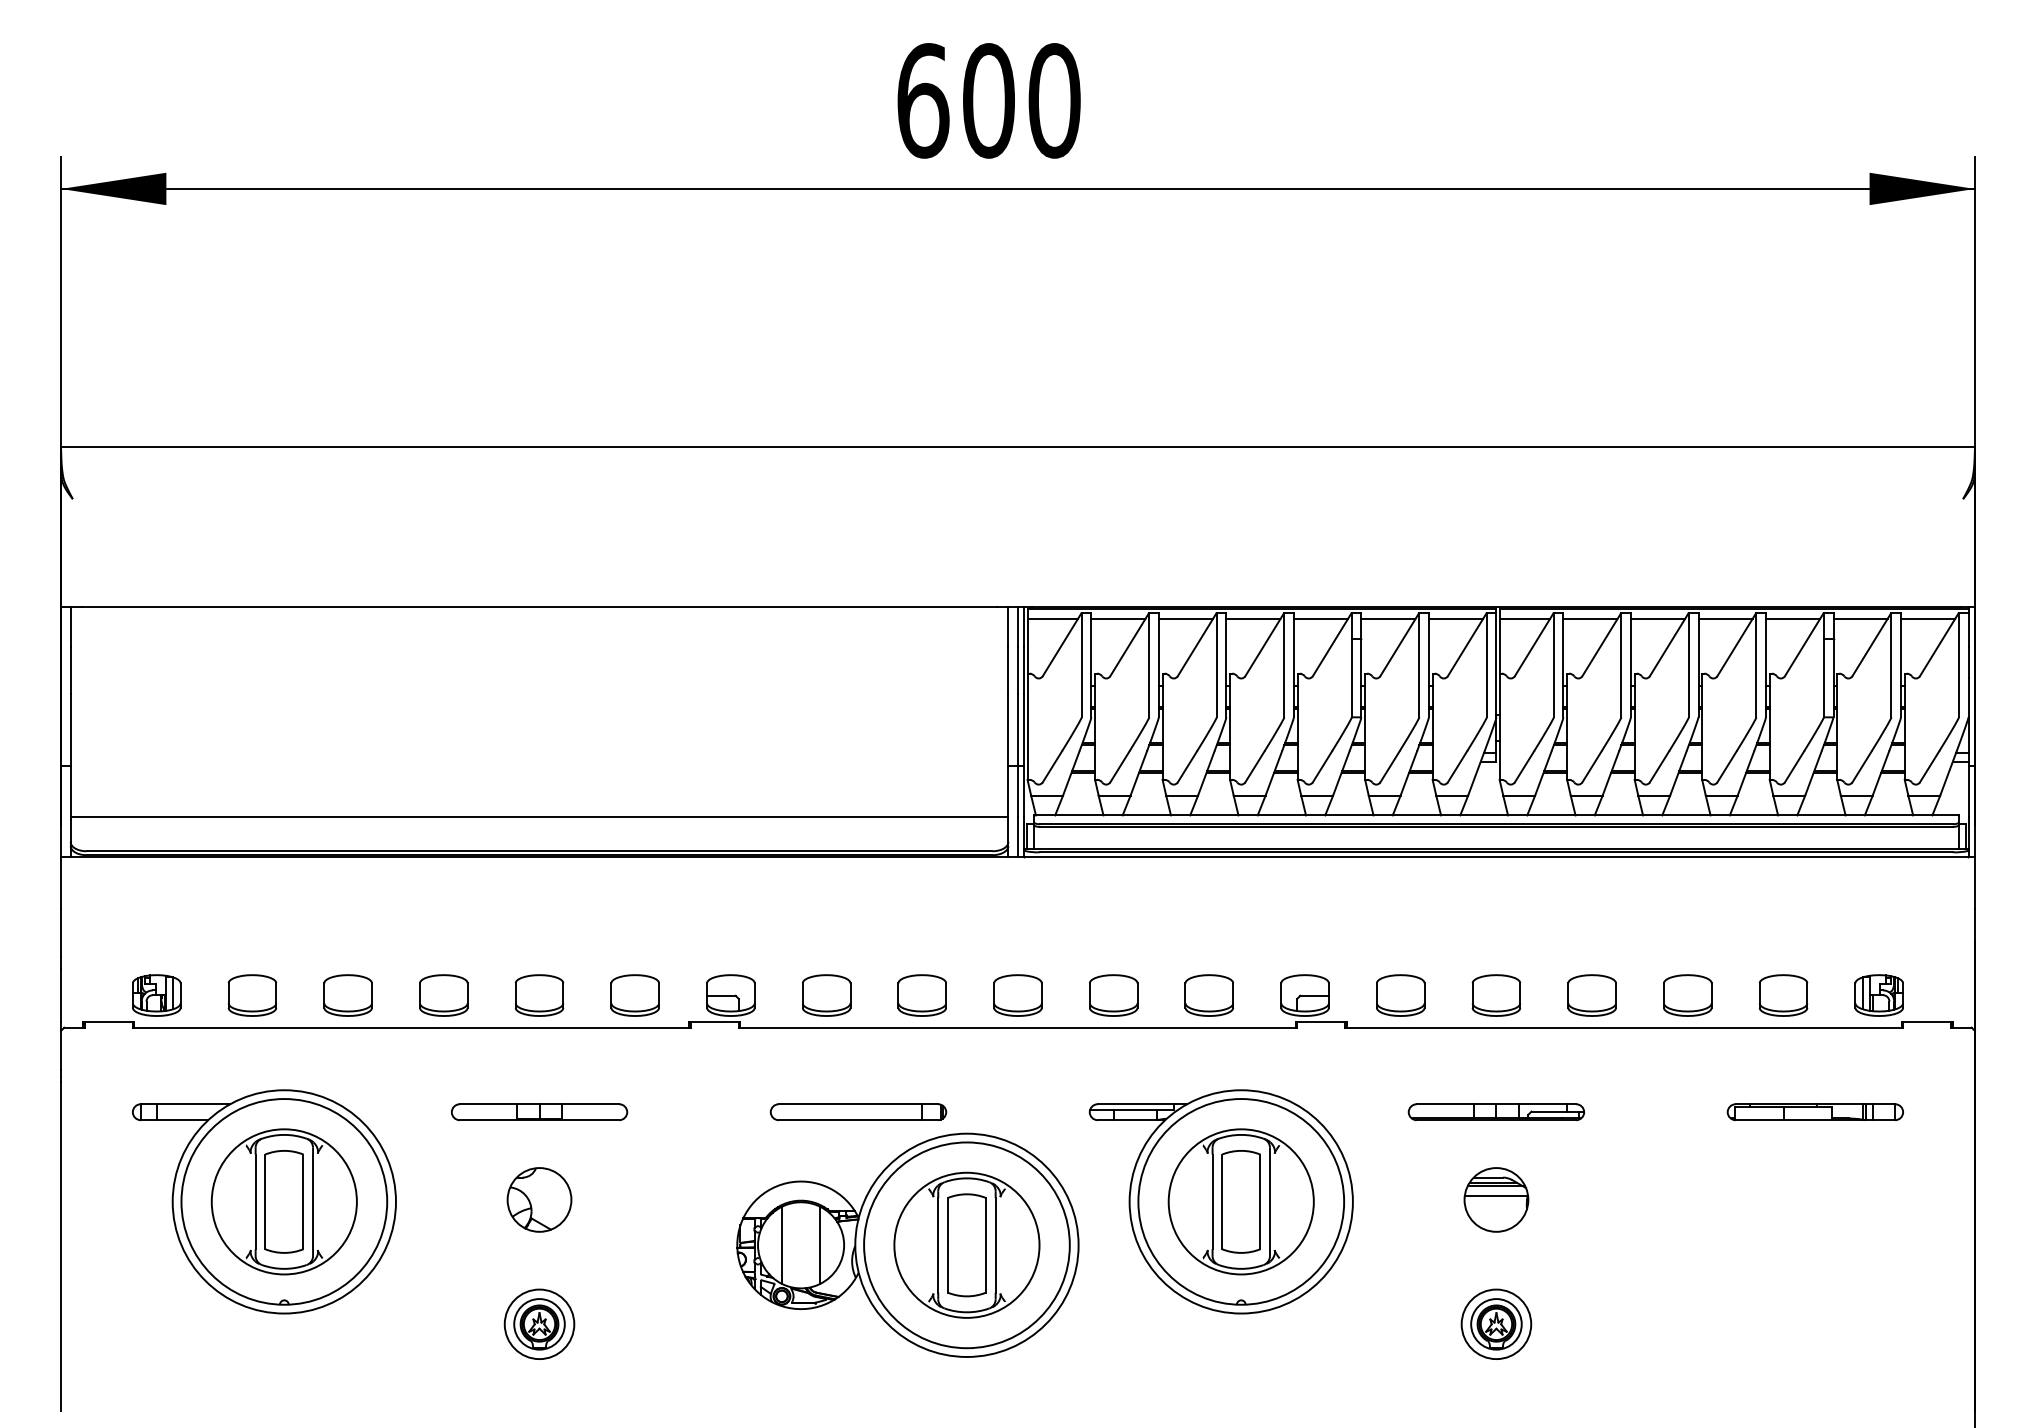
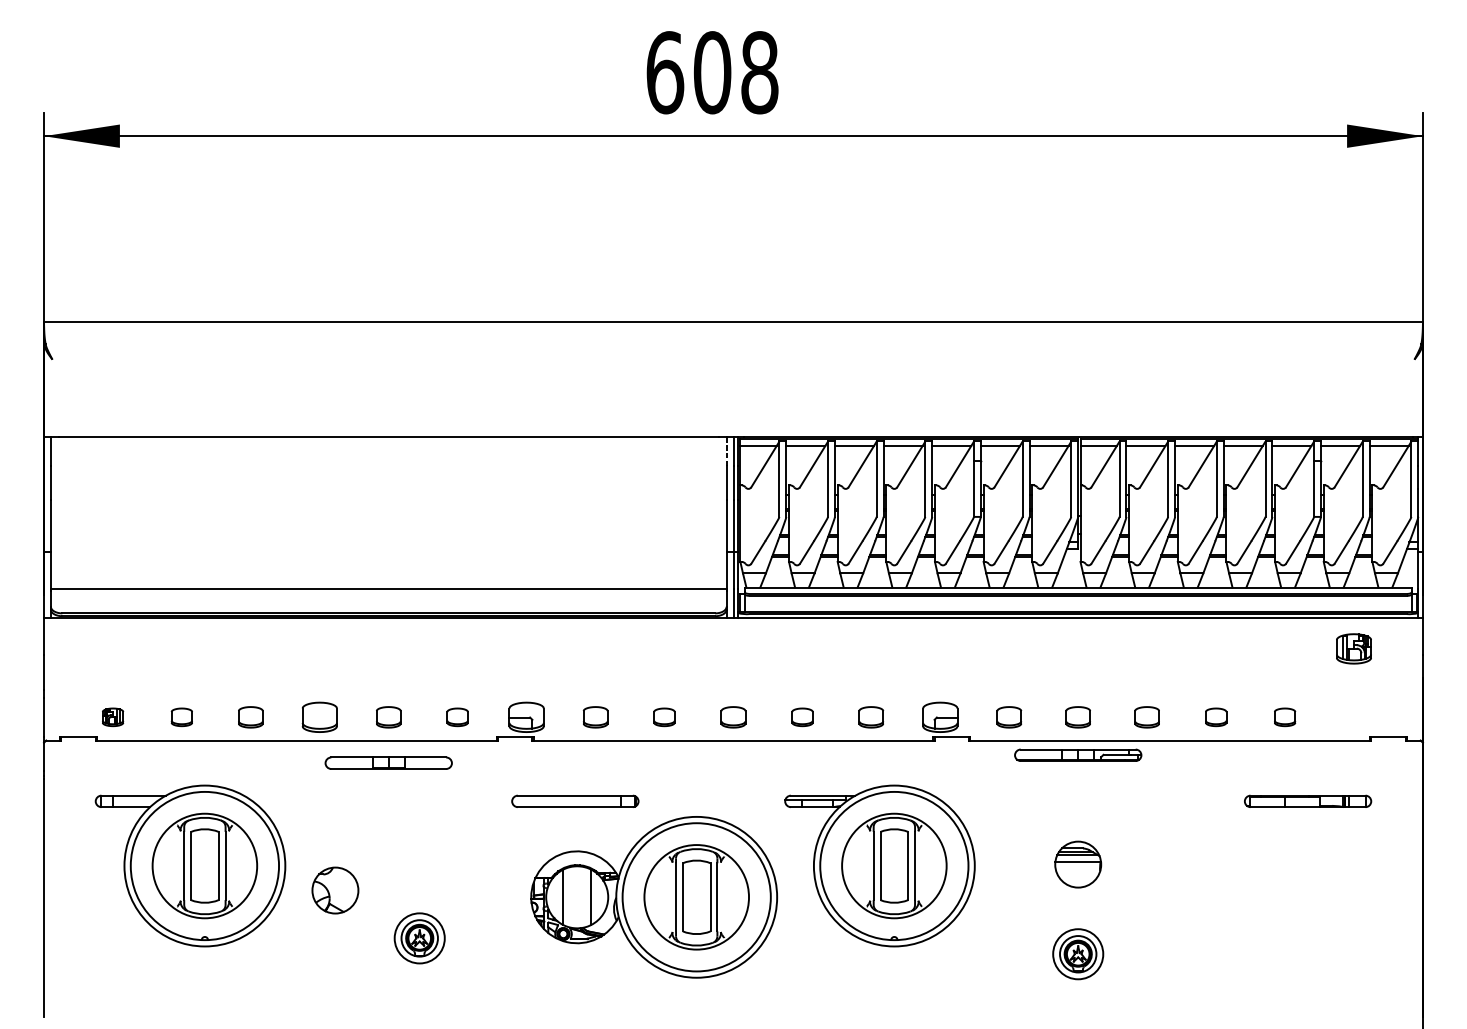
text: (1054, 100) -> (759, 72), 600 -> 608
line: (1008, 626) -> (726, 451), solid -> dashed
part: (156, 995) -> (112, 717), size x0.6
part: (252, 995) -> (181, 717), size x0.6
part: (347, 995) -> (250, 717), size x0.7
part: (539, 995) -> (388, 717), size x0.7
part: (634, 995) -> (457, 717), size x0.6
part: (826, 995) -> (595, 717), size x0.7
part: (921, 995) -> (663, 717), size x0.6
part: (1017, 995) -> (733, 717), size x0.7
part: (1113, 995) -> (802, 717), size x0.6
part: (1208, 995) -> (870, 717), size x0.7
part: (1400, 995) -> (1009, 717), size x0.7
part: (1496, 995) -> (1078, 717), size x0.7
part: (1591, 995) -> (1146, 717), size x0.7
part: (1687, 995) -> (1215, 717), size x0.6
part: (1783, 995) -> (1285, 717), size x0.6
part: (1878, 995) -> (1353, 648), moved
part: (539, 1111) -> (388, 762), moved
part: (858, 1111) -> (575, 800), moved
part: (1496, 1111) -> (1078, 754), moved
part: (539, 1199) -> (335, 890), moved
part: (539, 1323) -> (419, 937), moved

